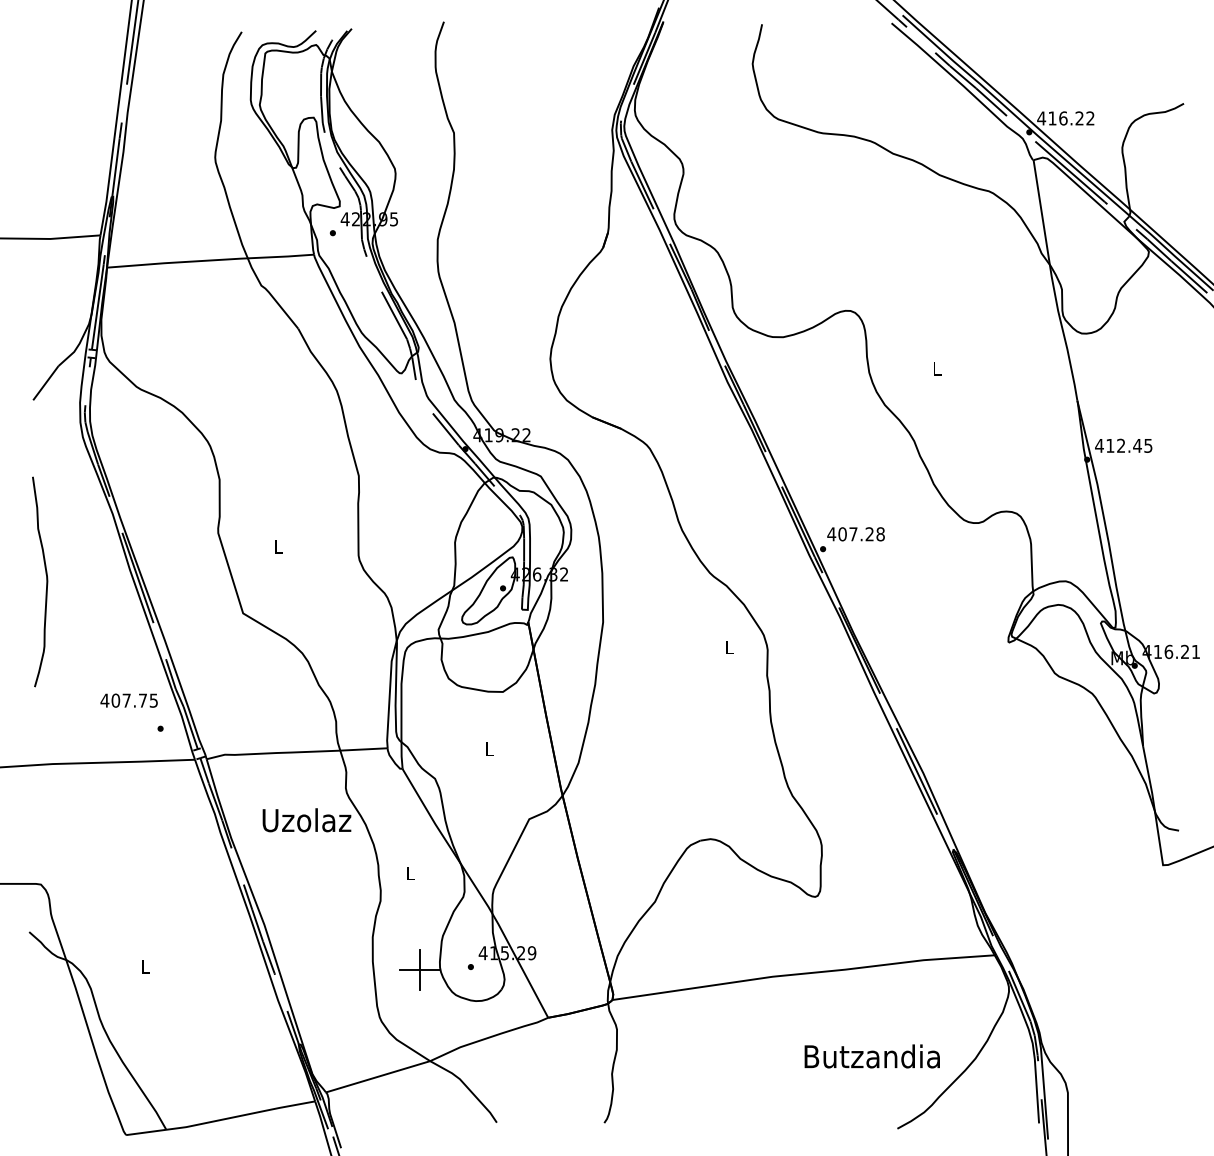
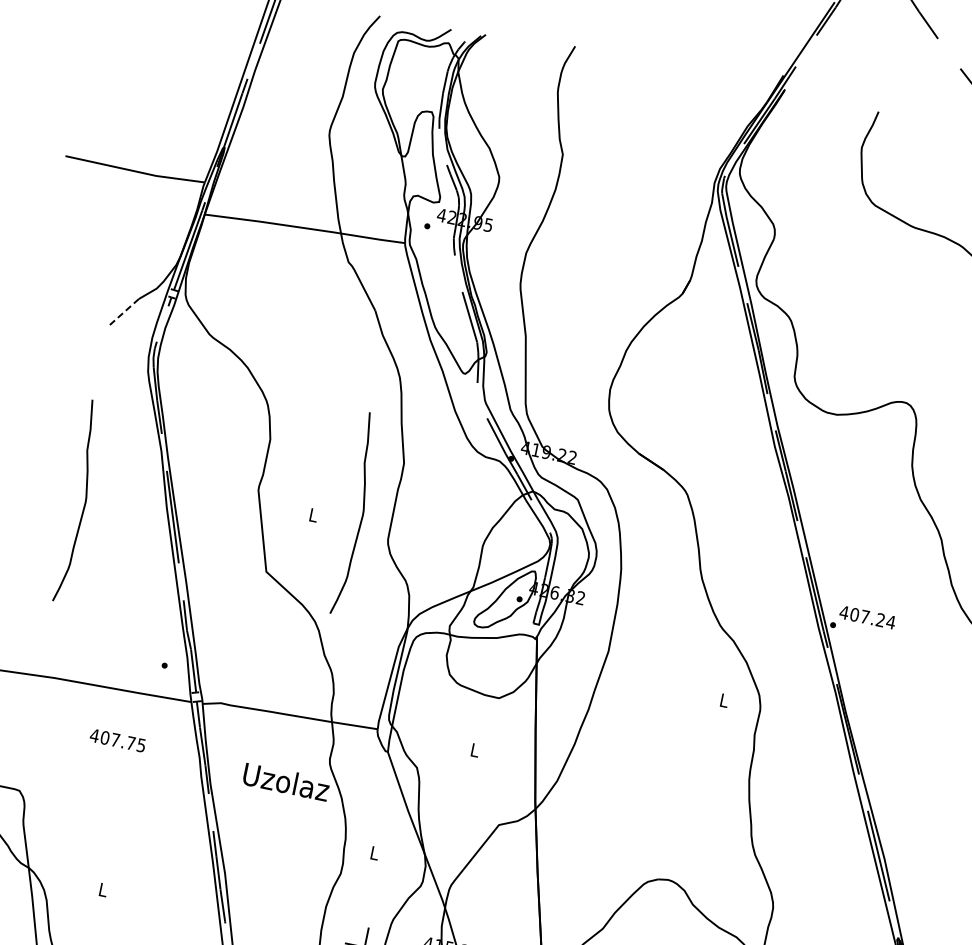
line: (45, 383) -> (123, 313), solid -> dashed
text: (880, 534) -> (890, 622), 407.28 -> 407.24
curve: (327, 536) -> (362, 515), added
text: (128, 700) -> (117, 740), moved

